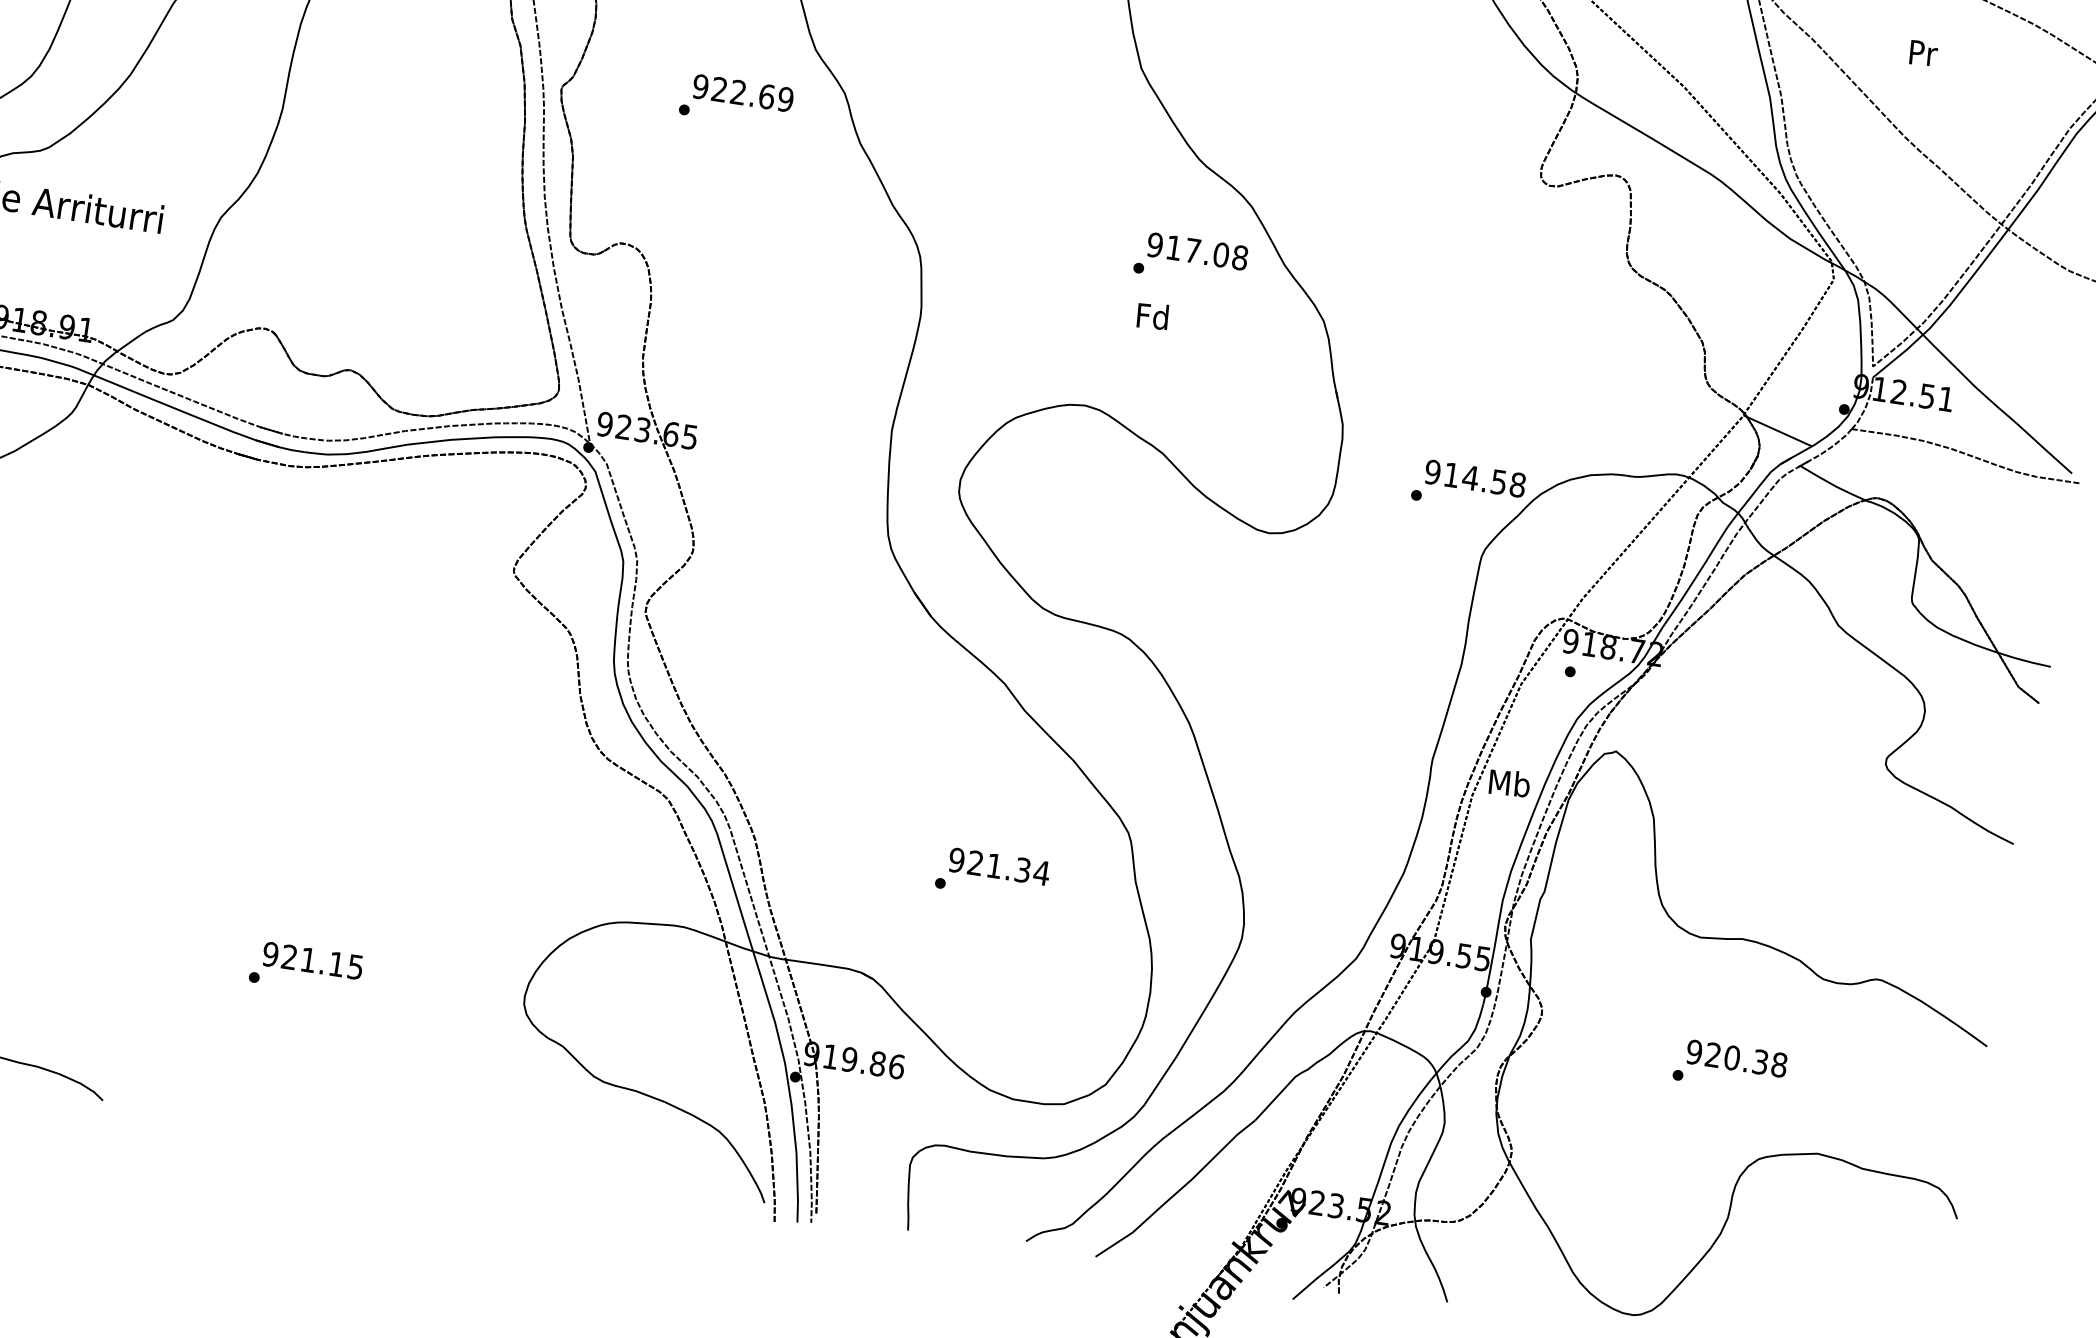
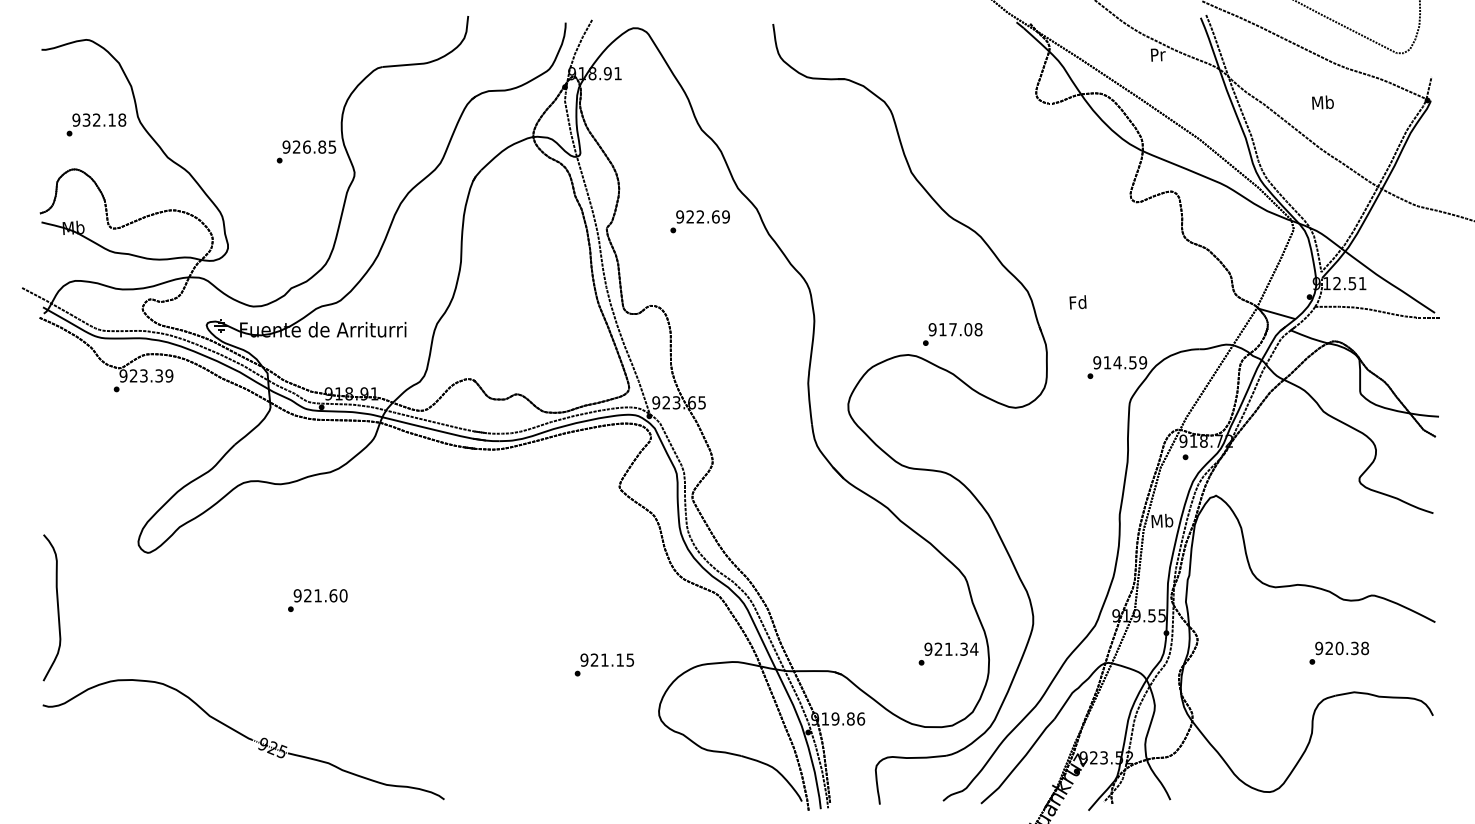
text: (1922, 52) -> (1322, 102), Pr -> Mb
text: (1190, 259) -> (952, 334), moved
text: (1151, 316) -> (1077, 302), moved
text: (1518, 484) -> (1143, 362), 914.58 -> 914.59
text: (992, 873) -> (948, 653), moved
text: (306, 968) -> (604, 664), moved
text: (1730, 1065) -> (1339, 652), moved

